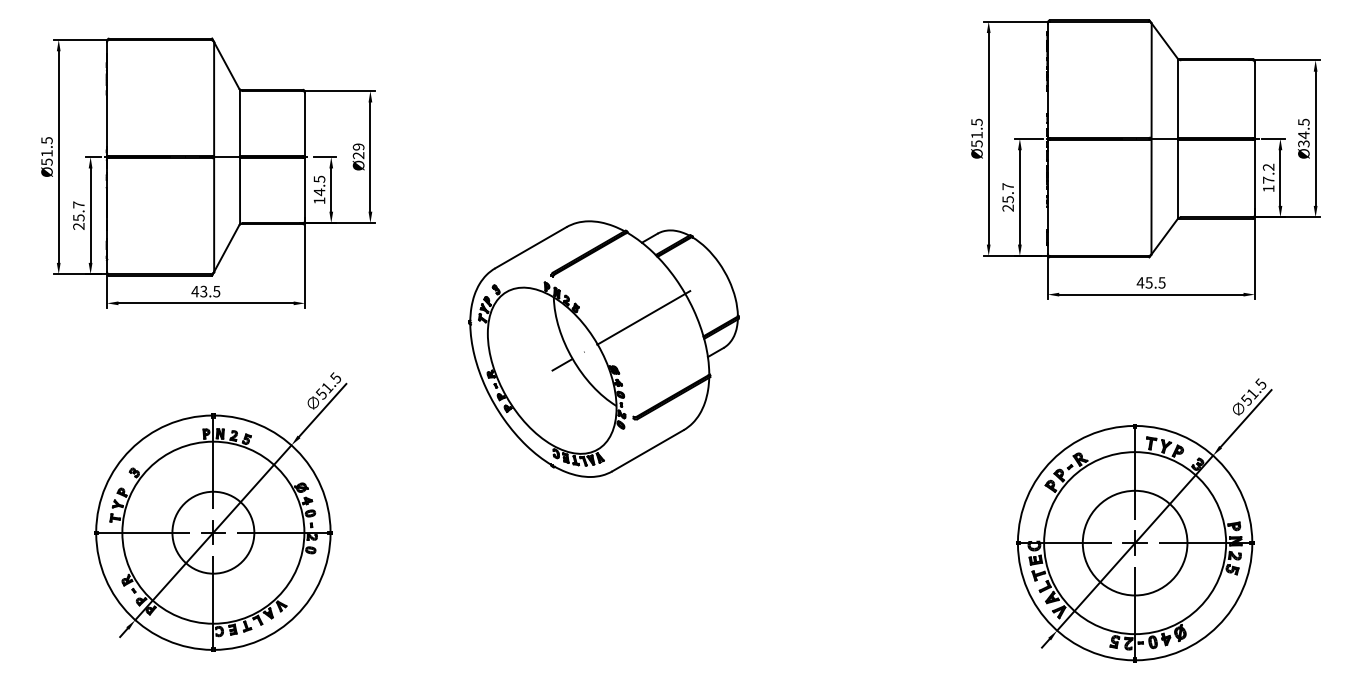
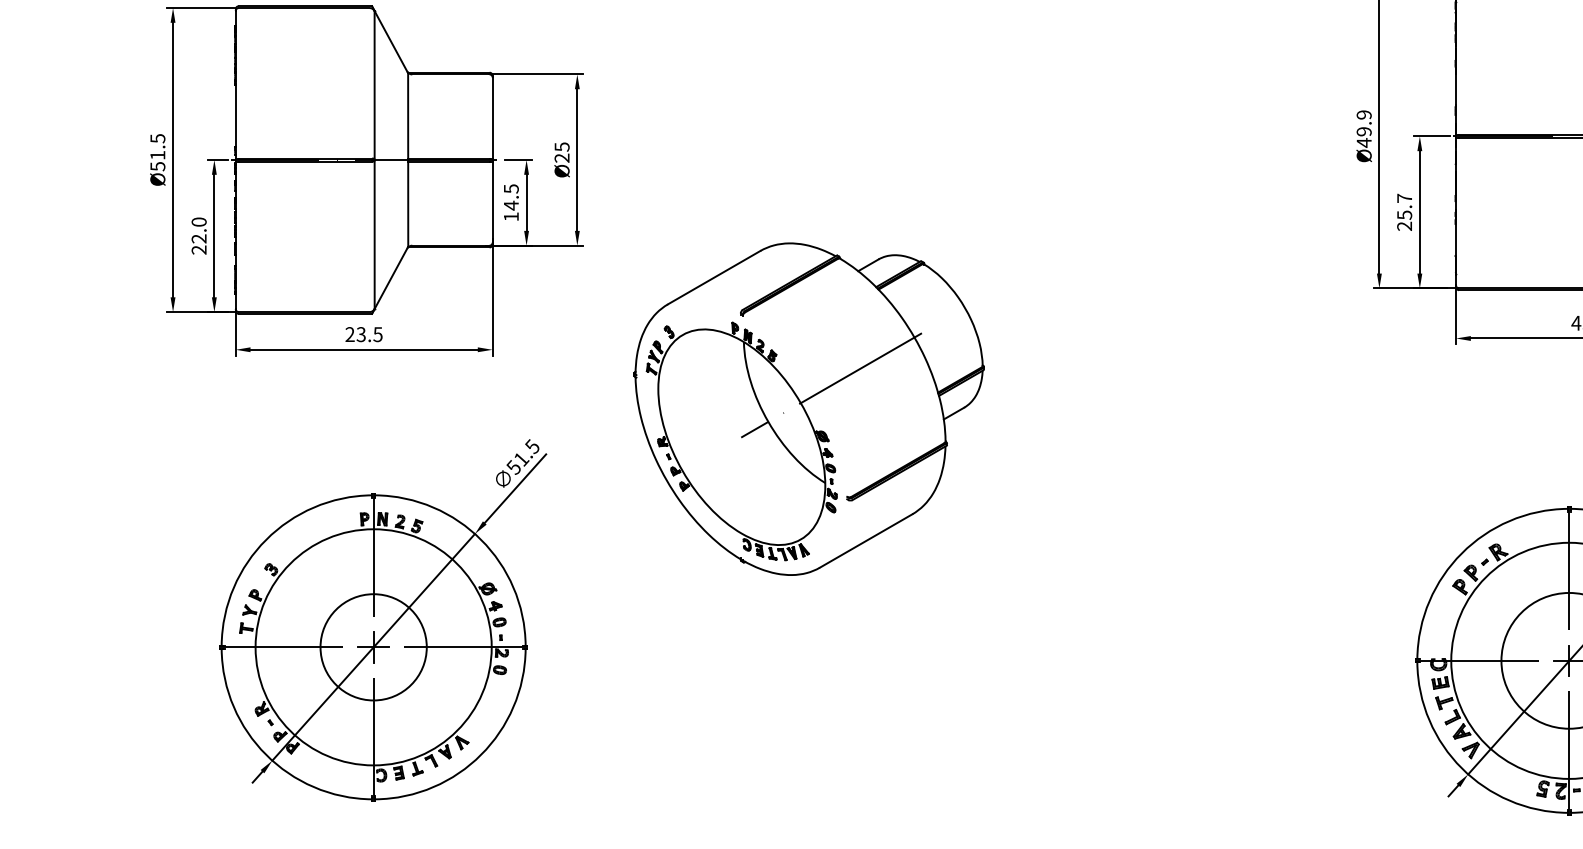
text: (976, 132) -> (1363, 128), Ø51.5 -> Ø49.9
text: (358, 146) -> (561, 146), Ø29 -> Ø25
text: (78, 211) -> (198, 230), 25.7 -> 22.0
text: (195, 291) -> (350, 334), 43.5 -> 23.5
part: (603, 348) -> (808, 408), moved

